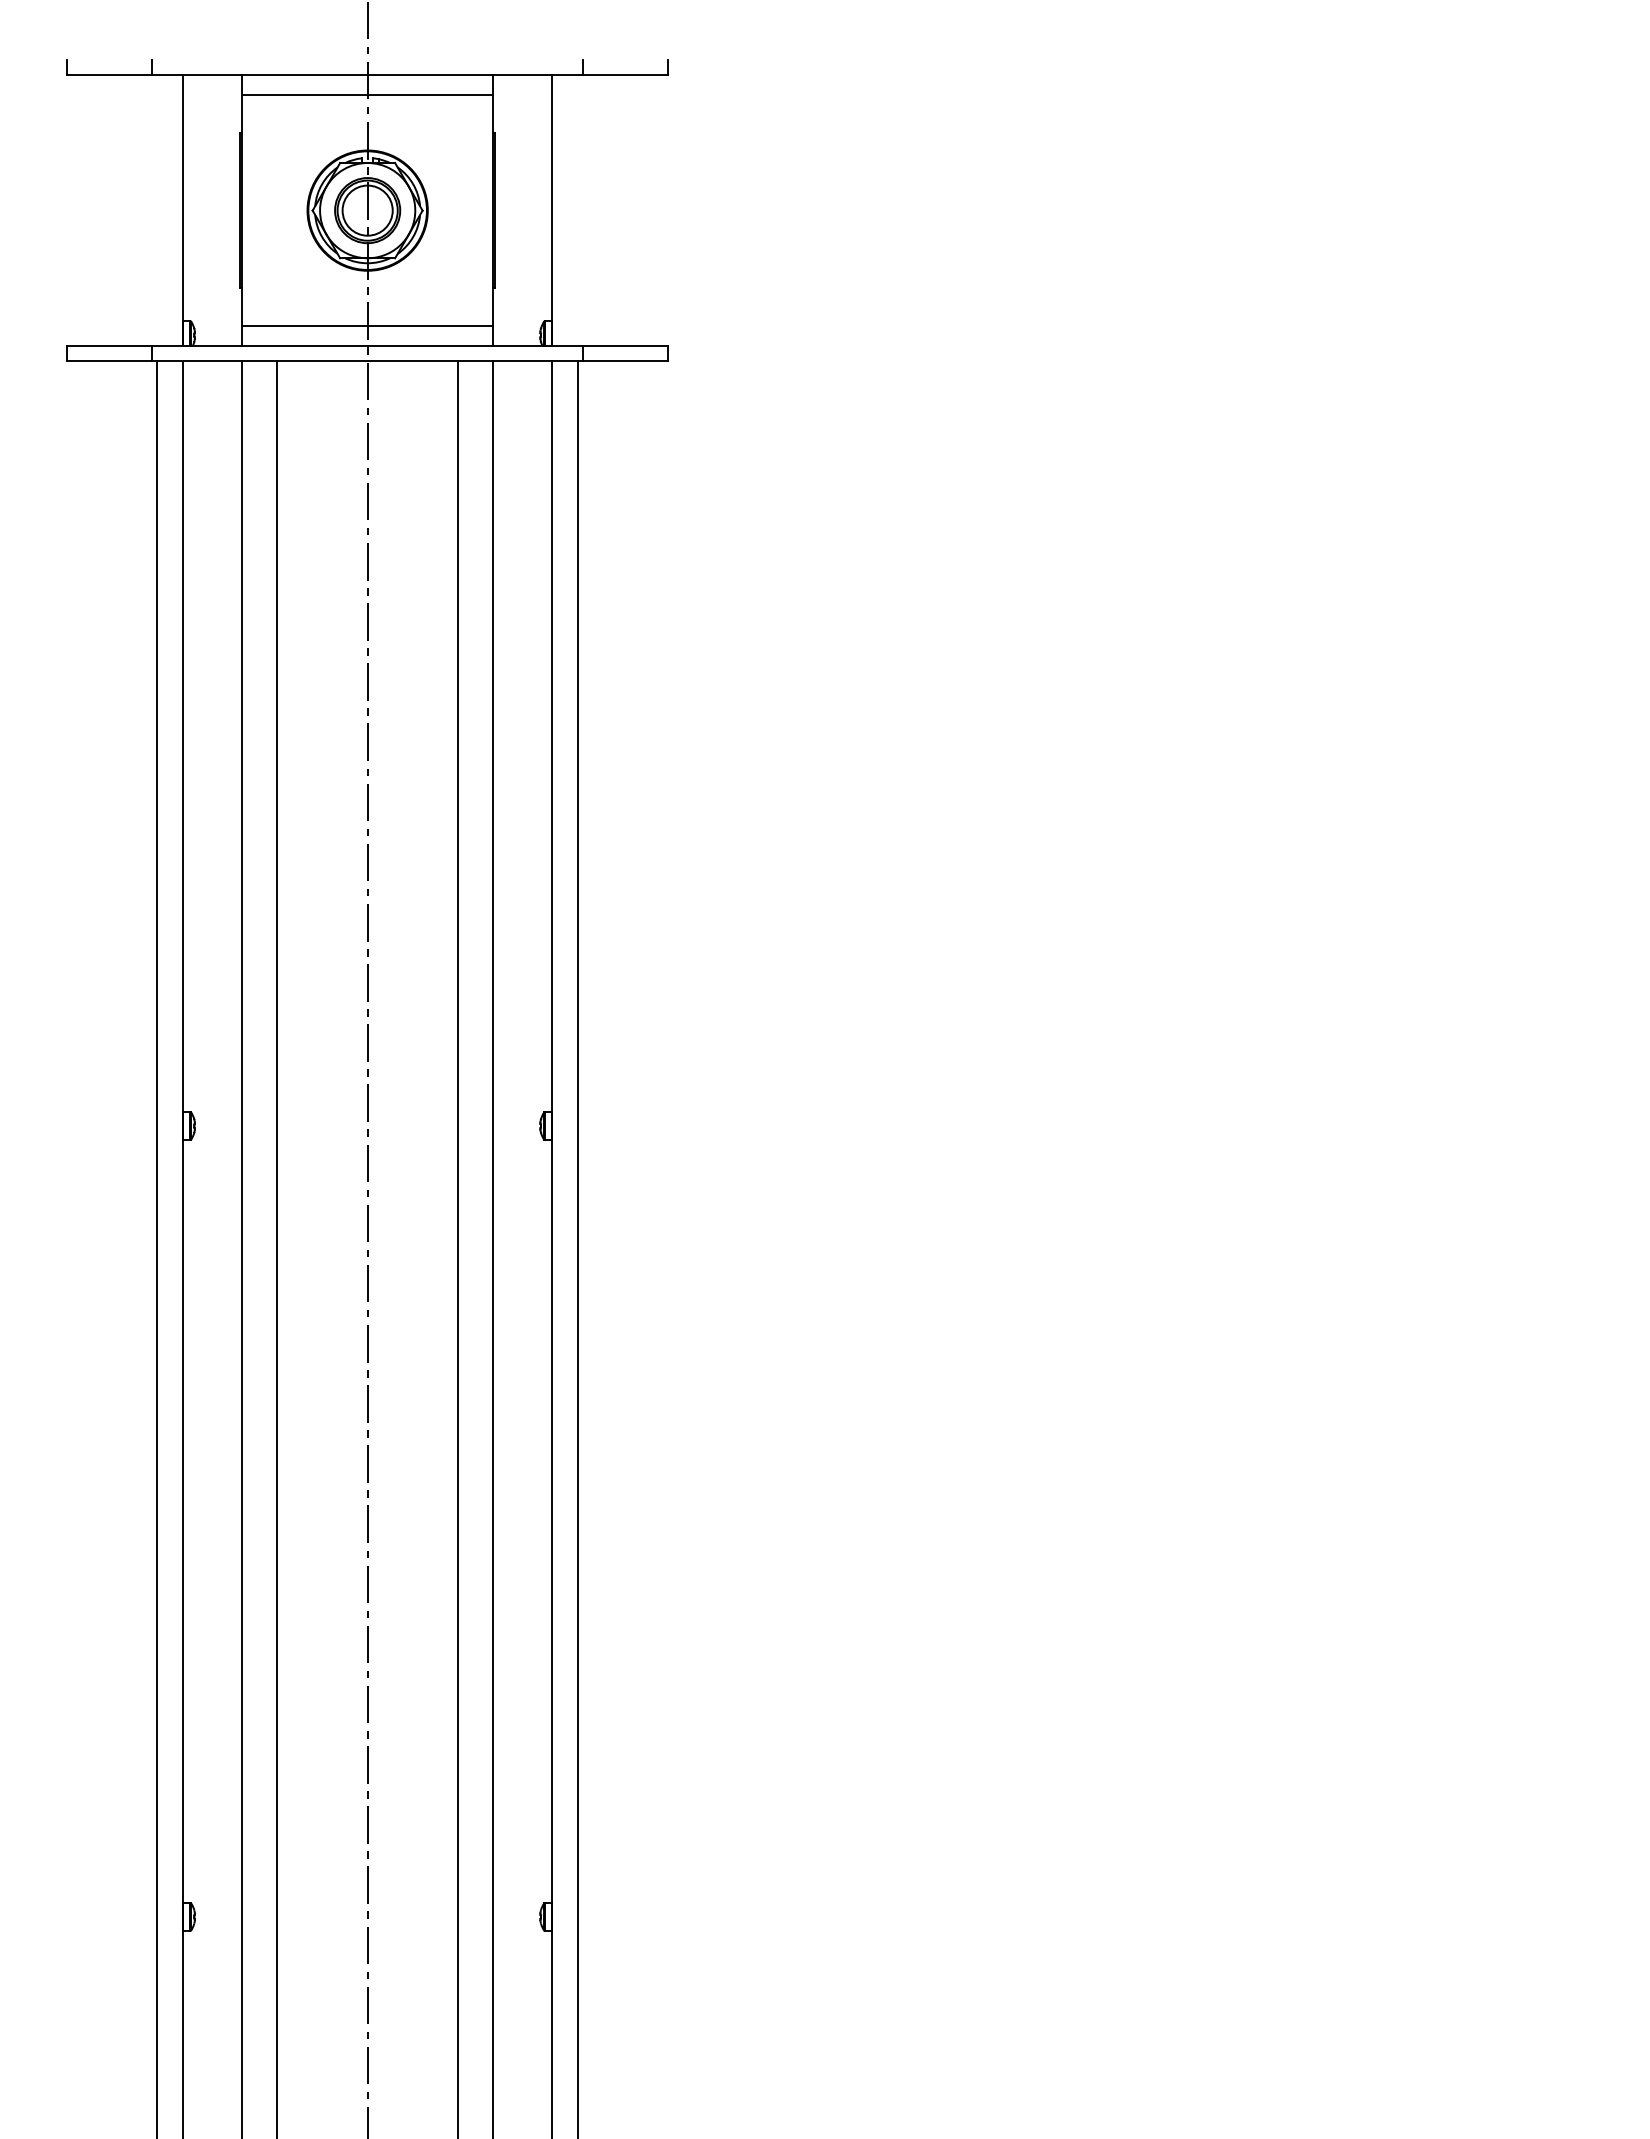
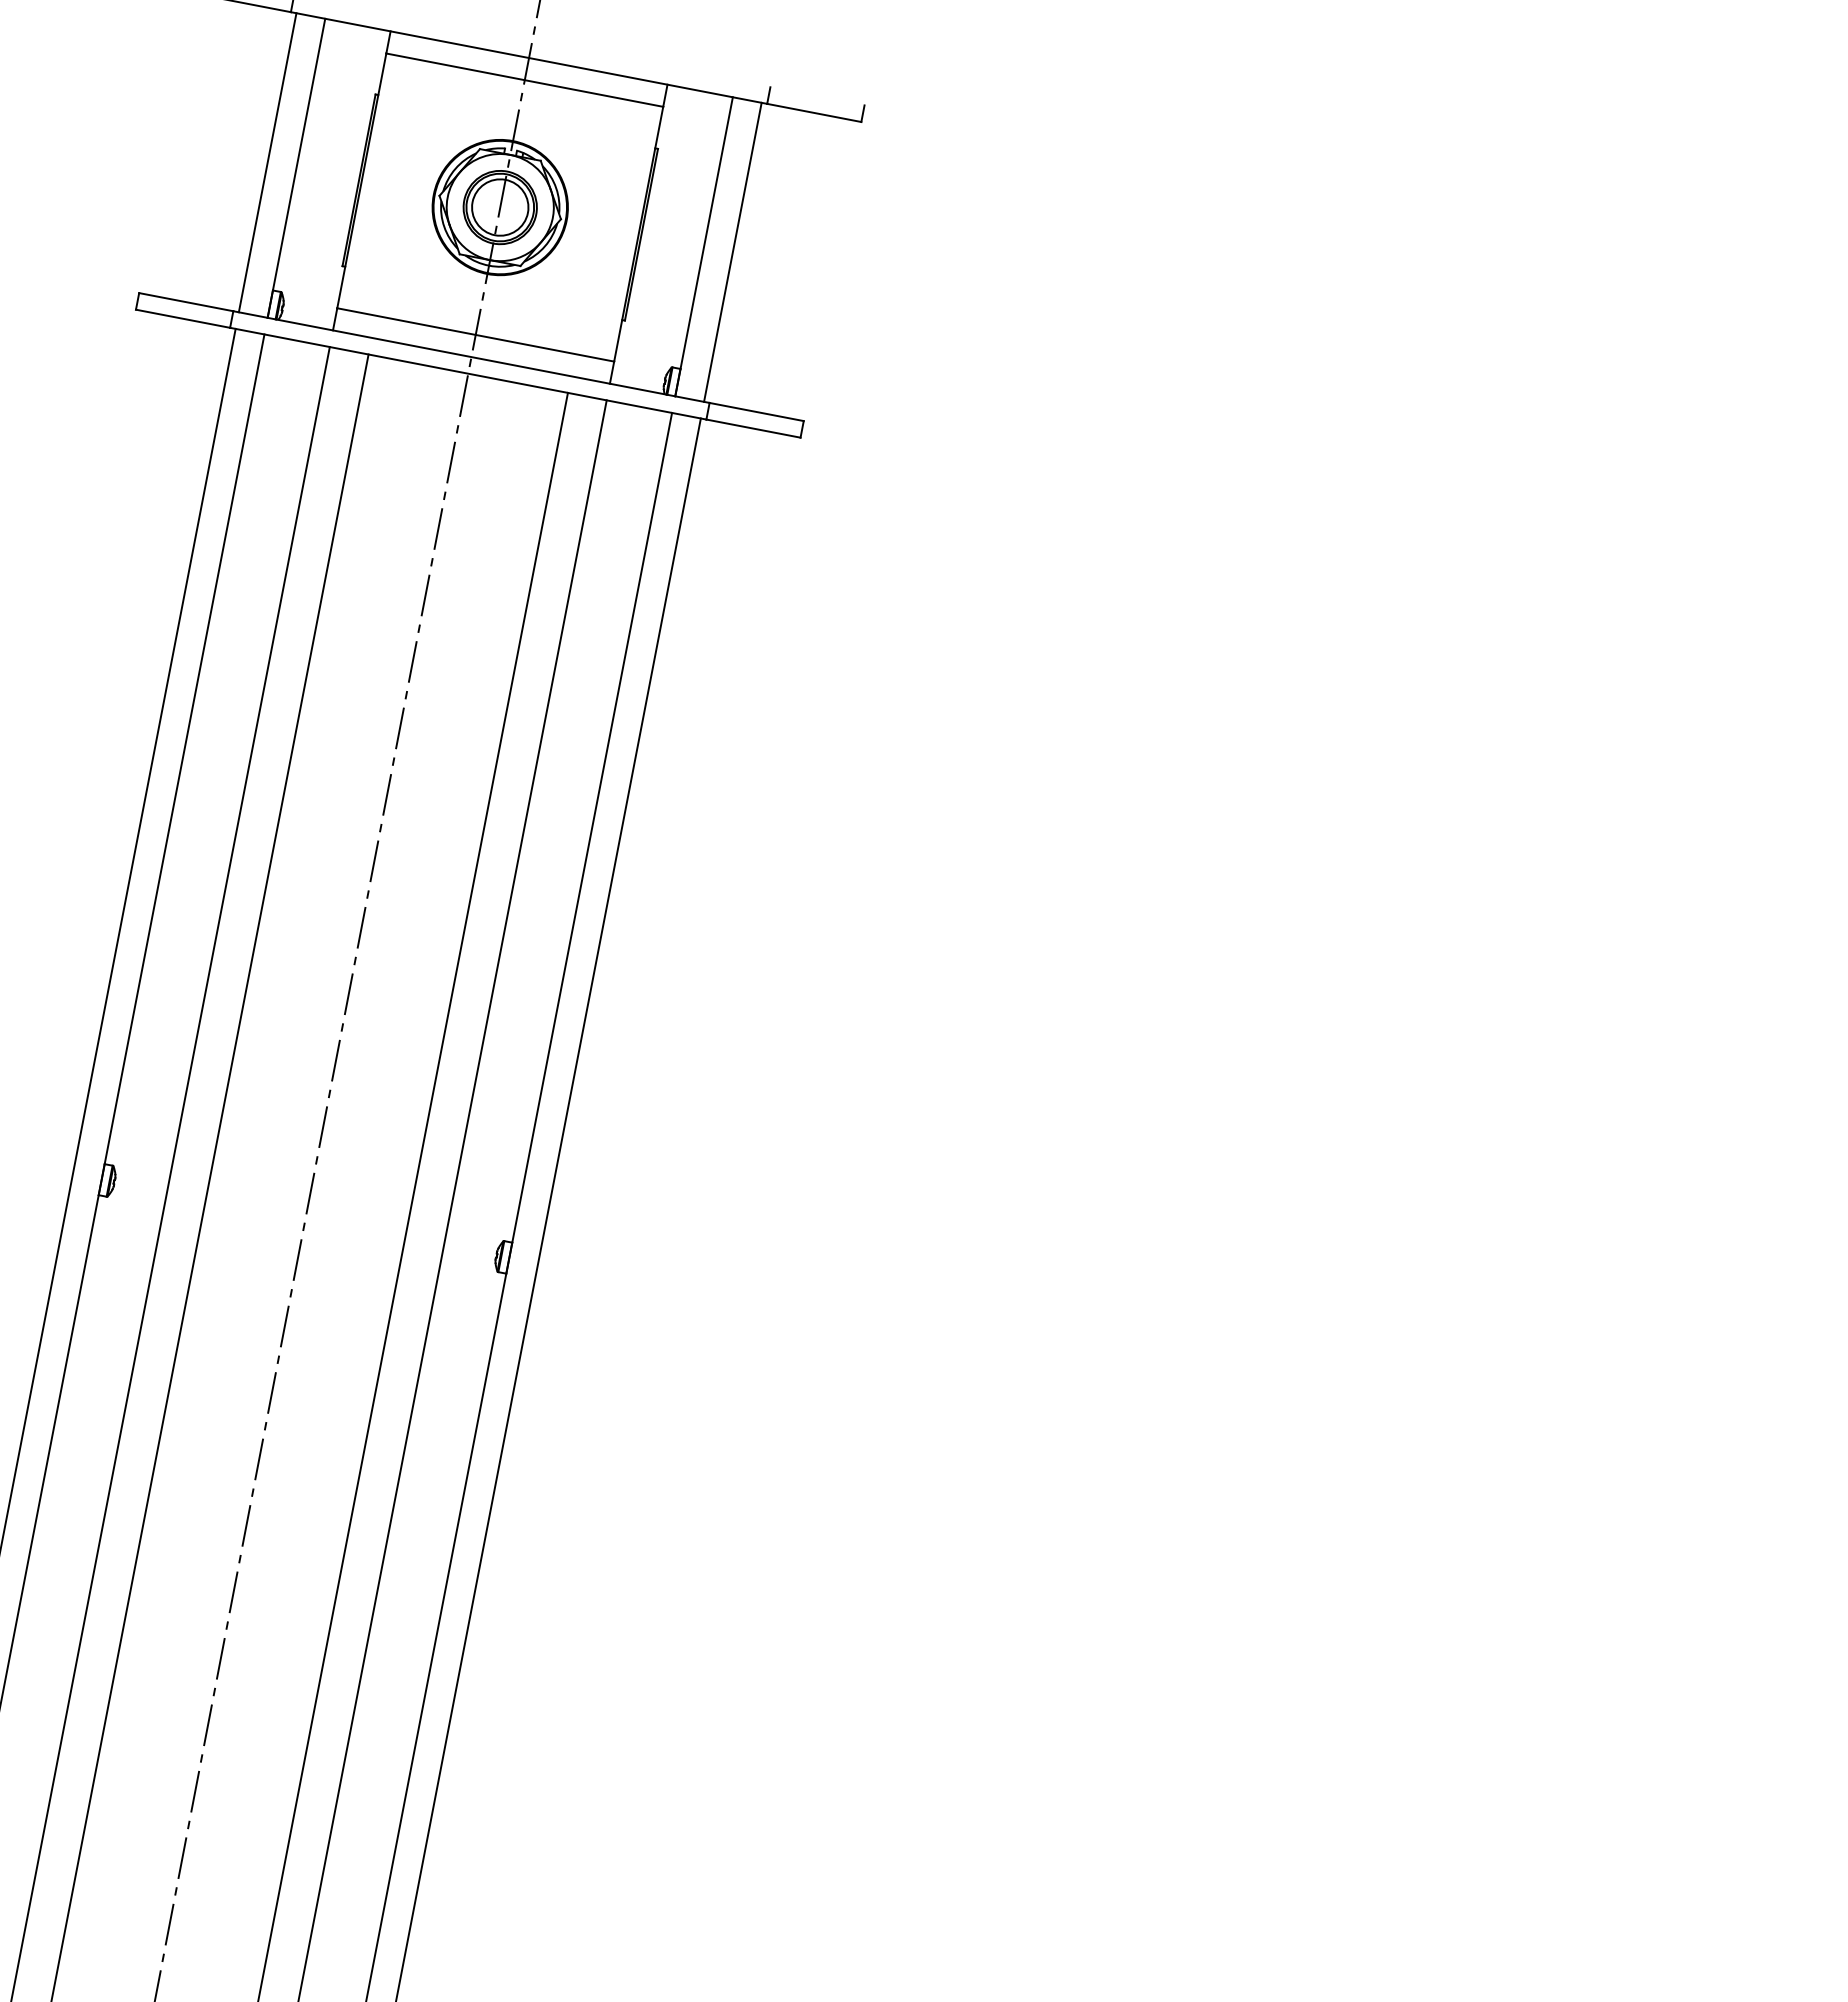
line: (157, 210) -> (268, 162), added
line: (578, 210) -> (733, 252), added

